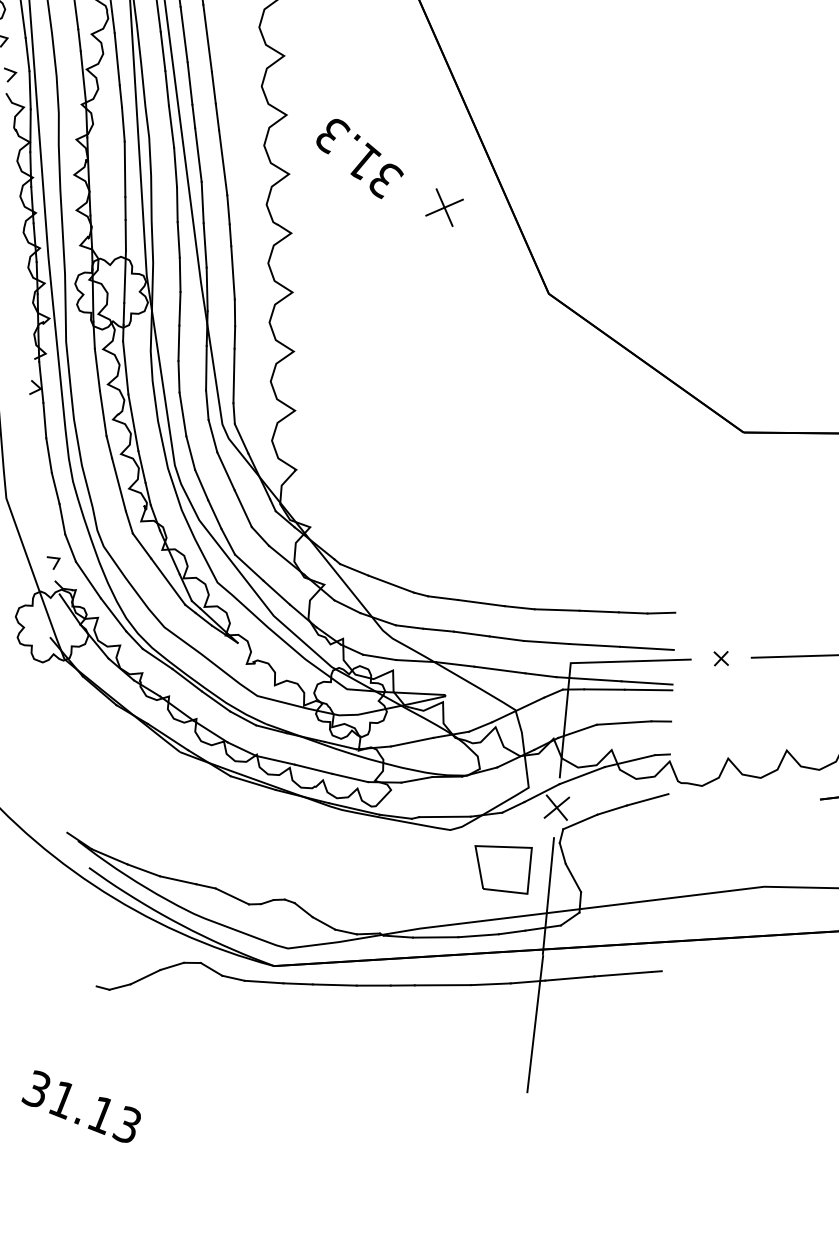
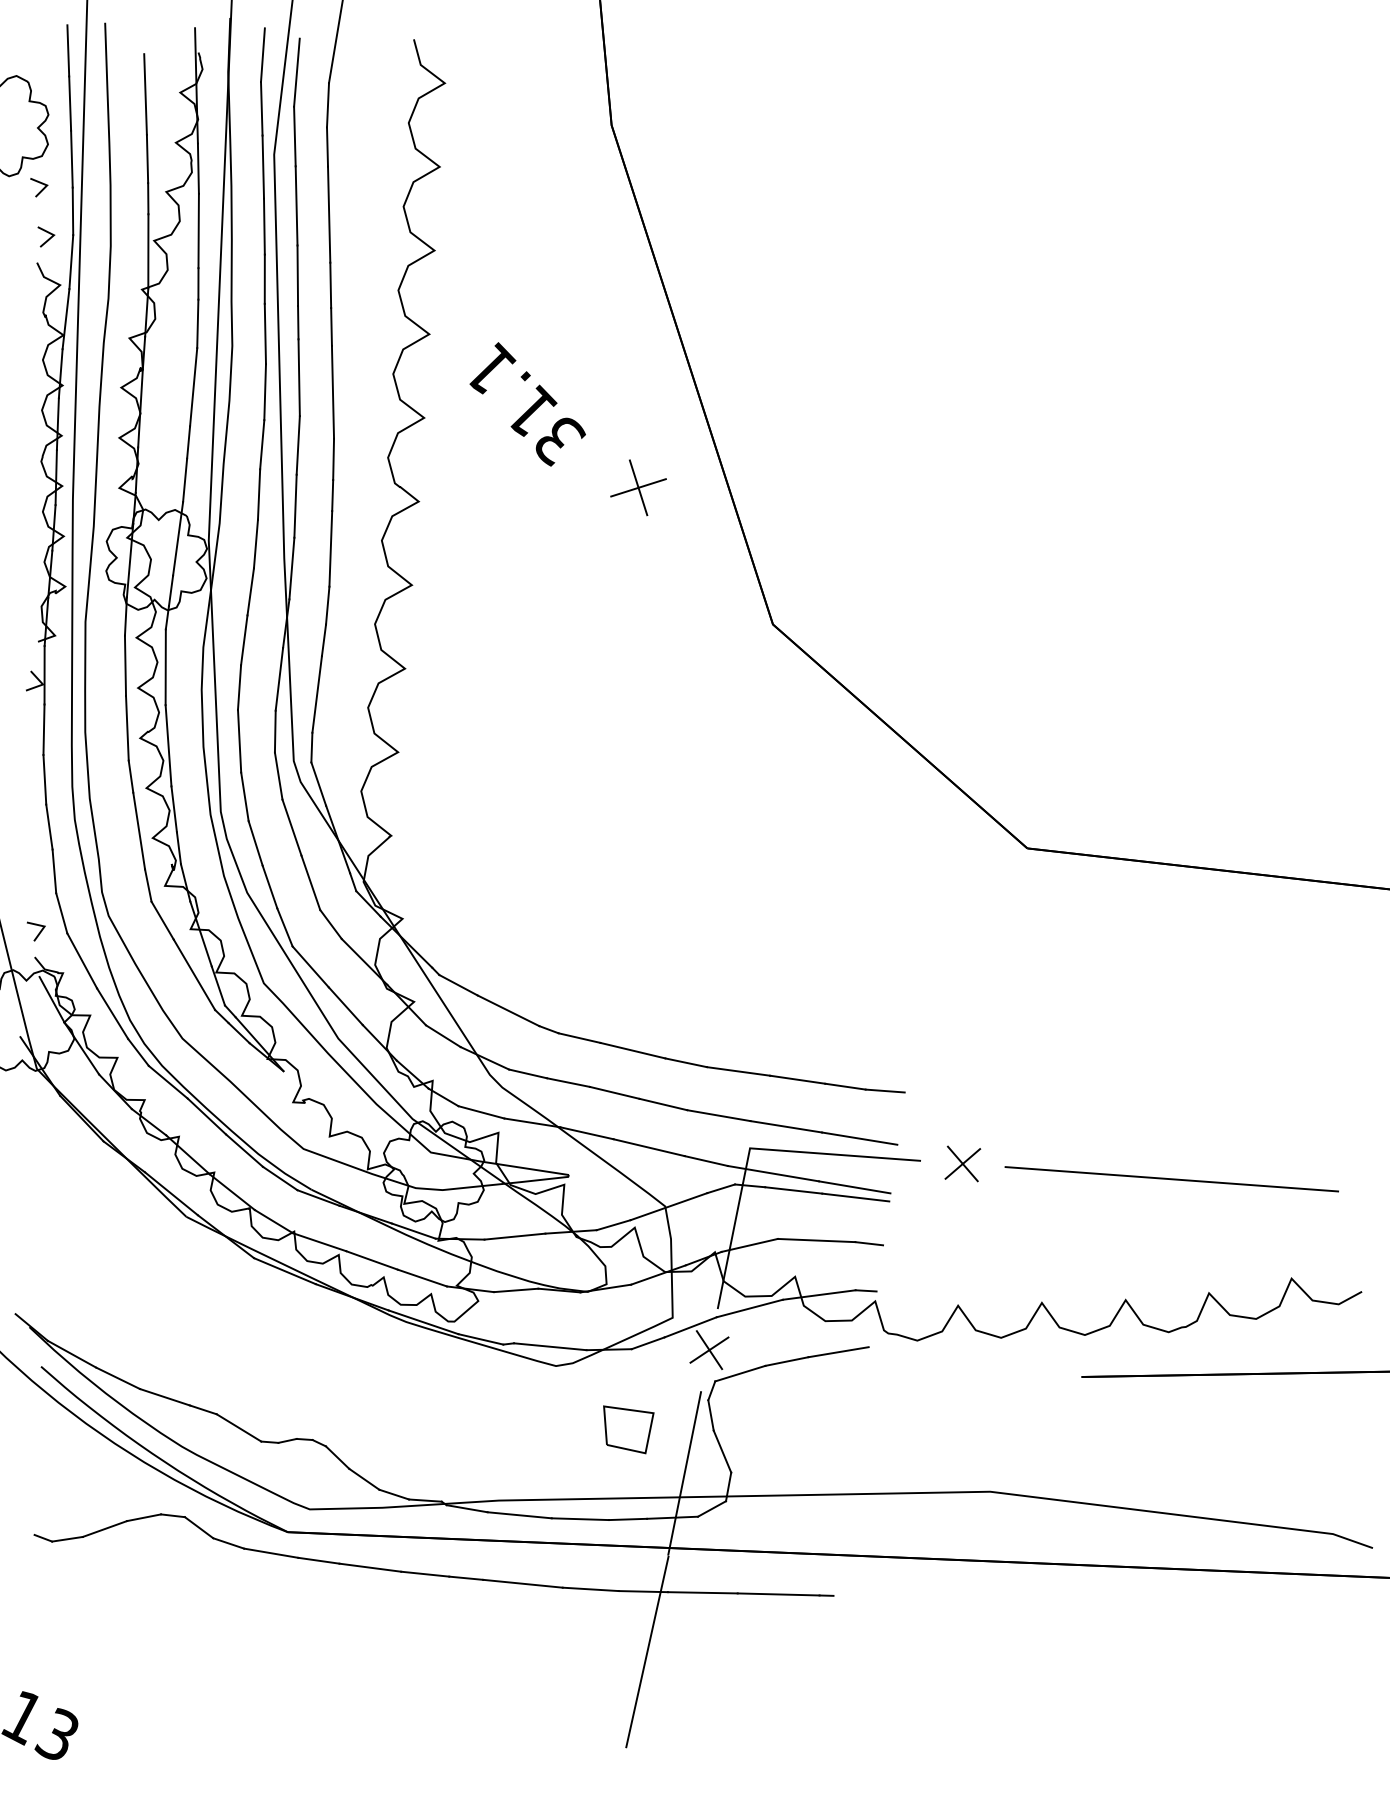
text: (333, 134) -> (492, 368), 31.3 -> 31.1
part: (720, 658) -> (962, 1163), size x1.67
part: (505, 869) -> (628, 1429), size x0.62

